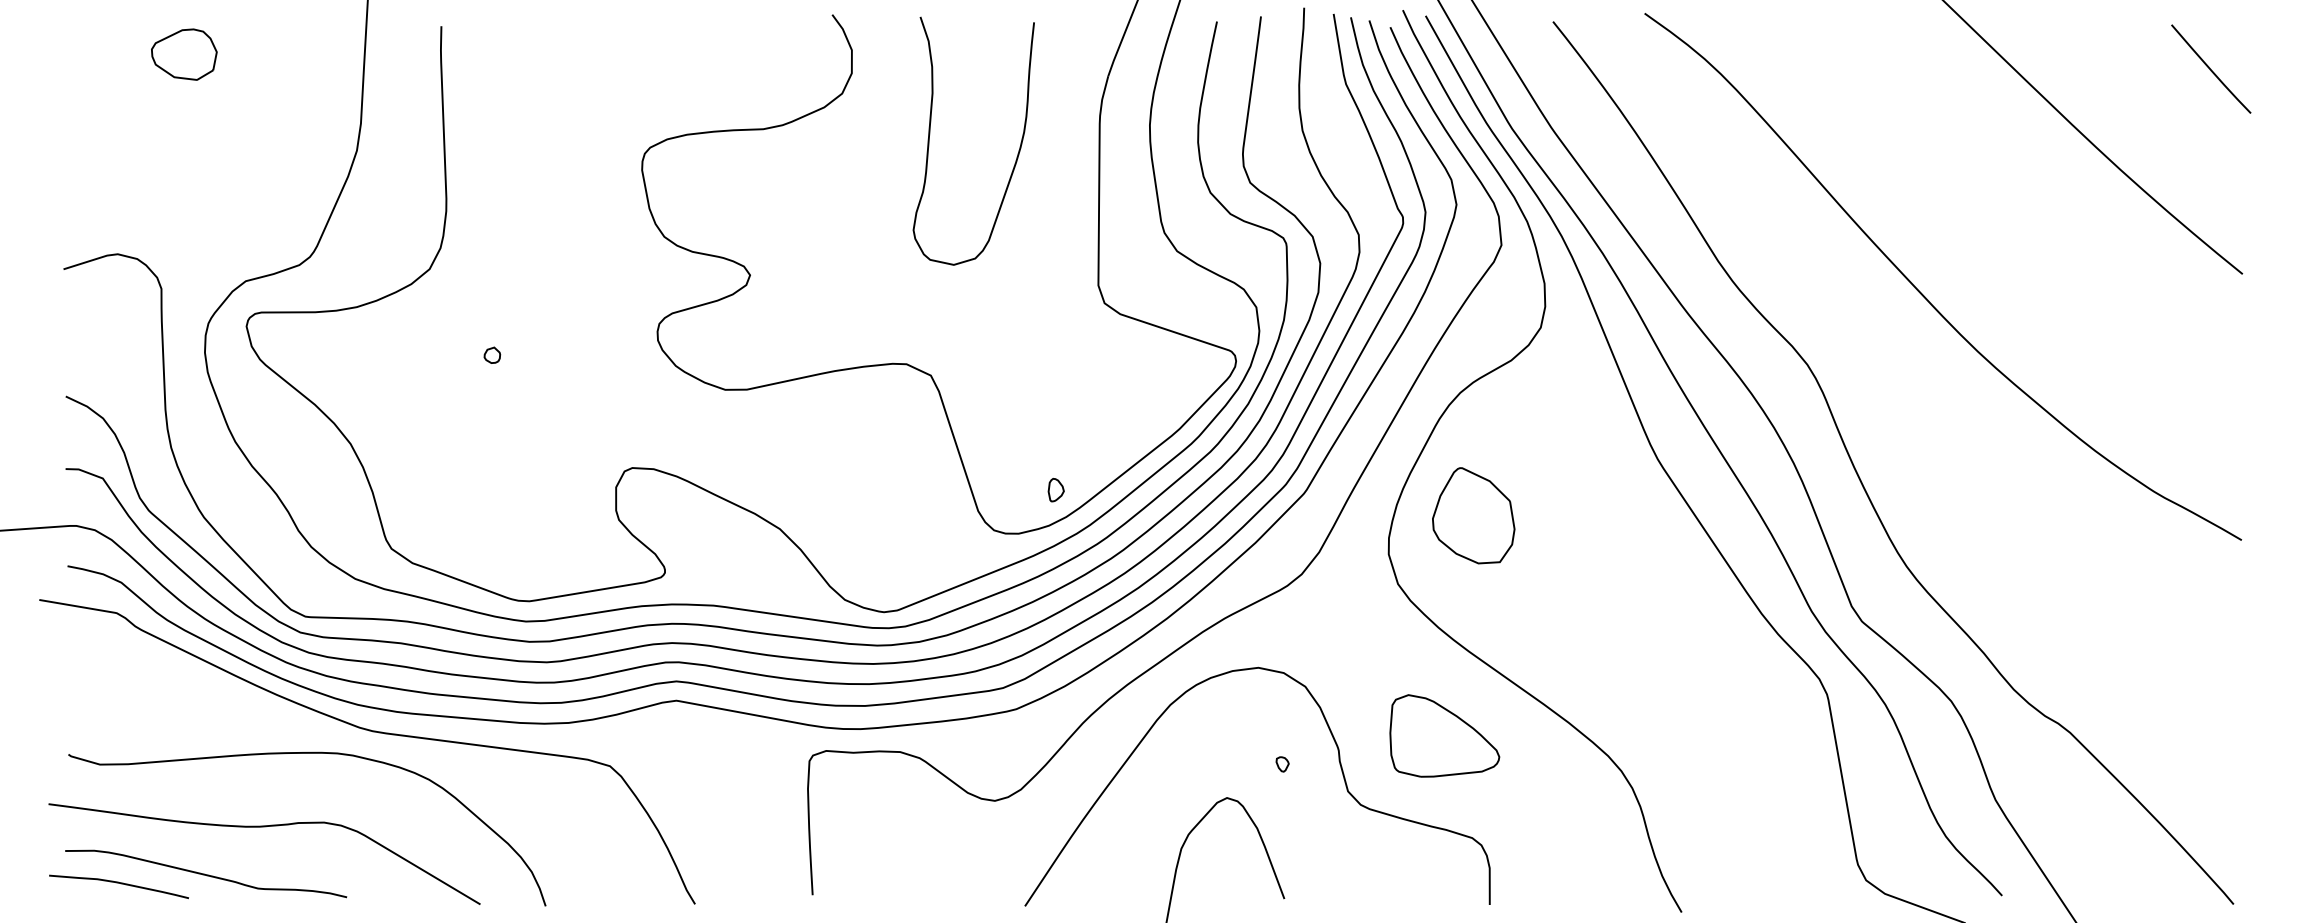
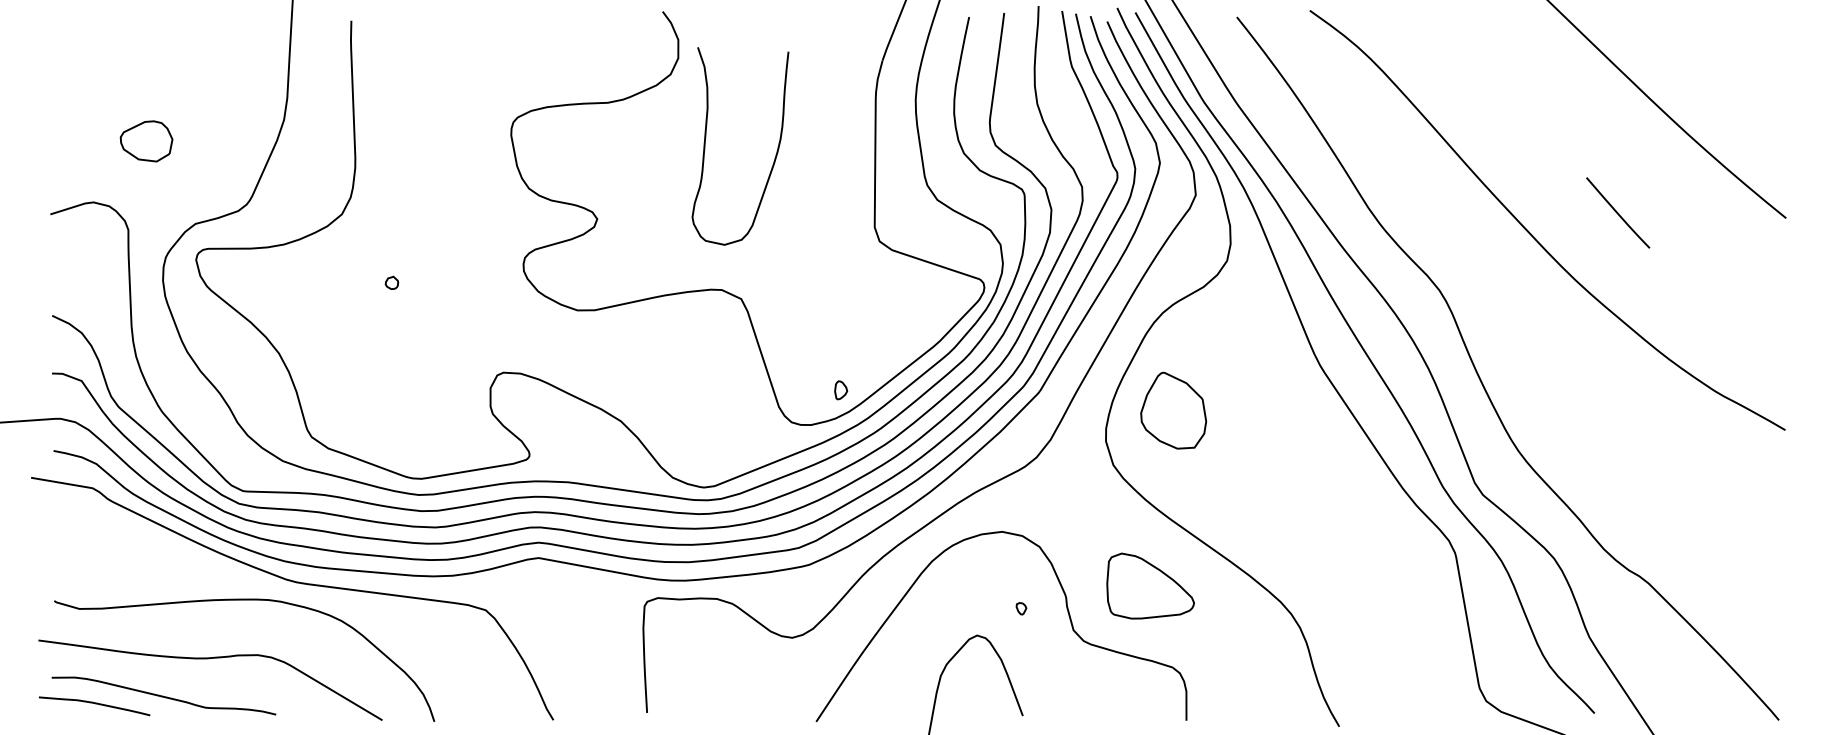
part: (184, 54) -> (146, 141), moved
line: (2211, 68) -> (1618, 212), moved
curve: (929, 141) -> (705, 146), moved

